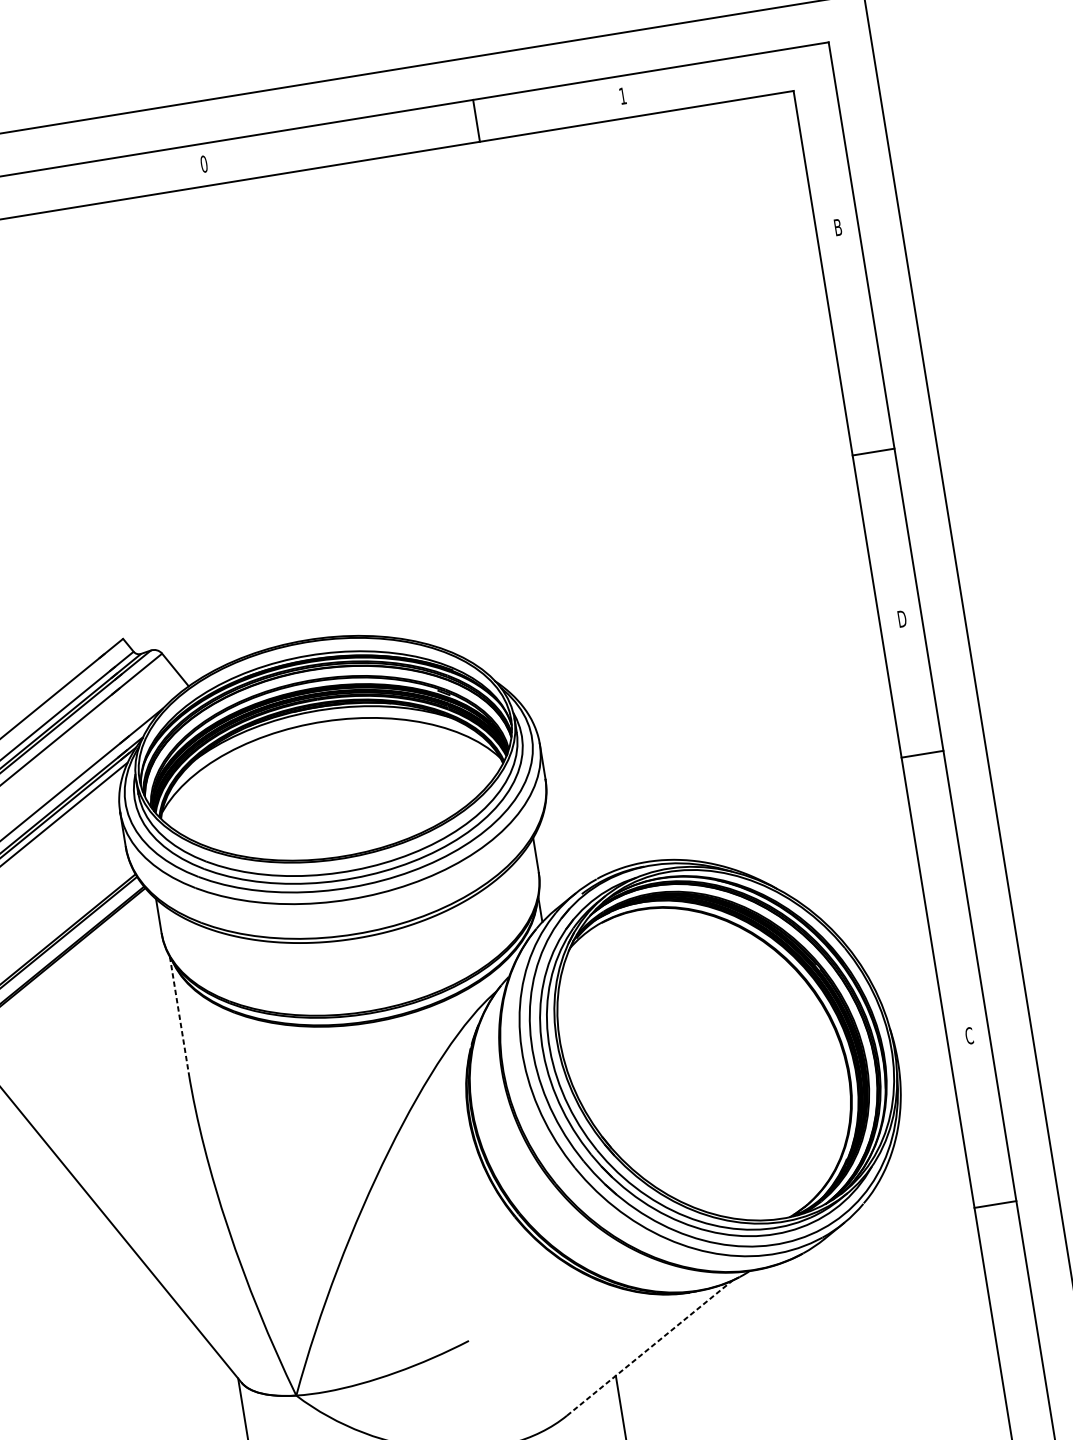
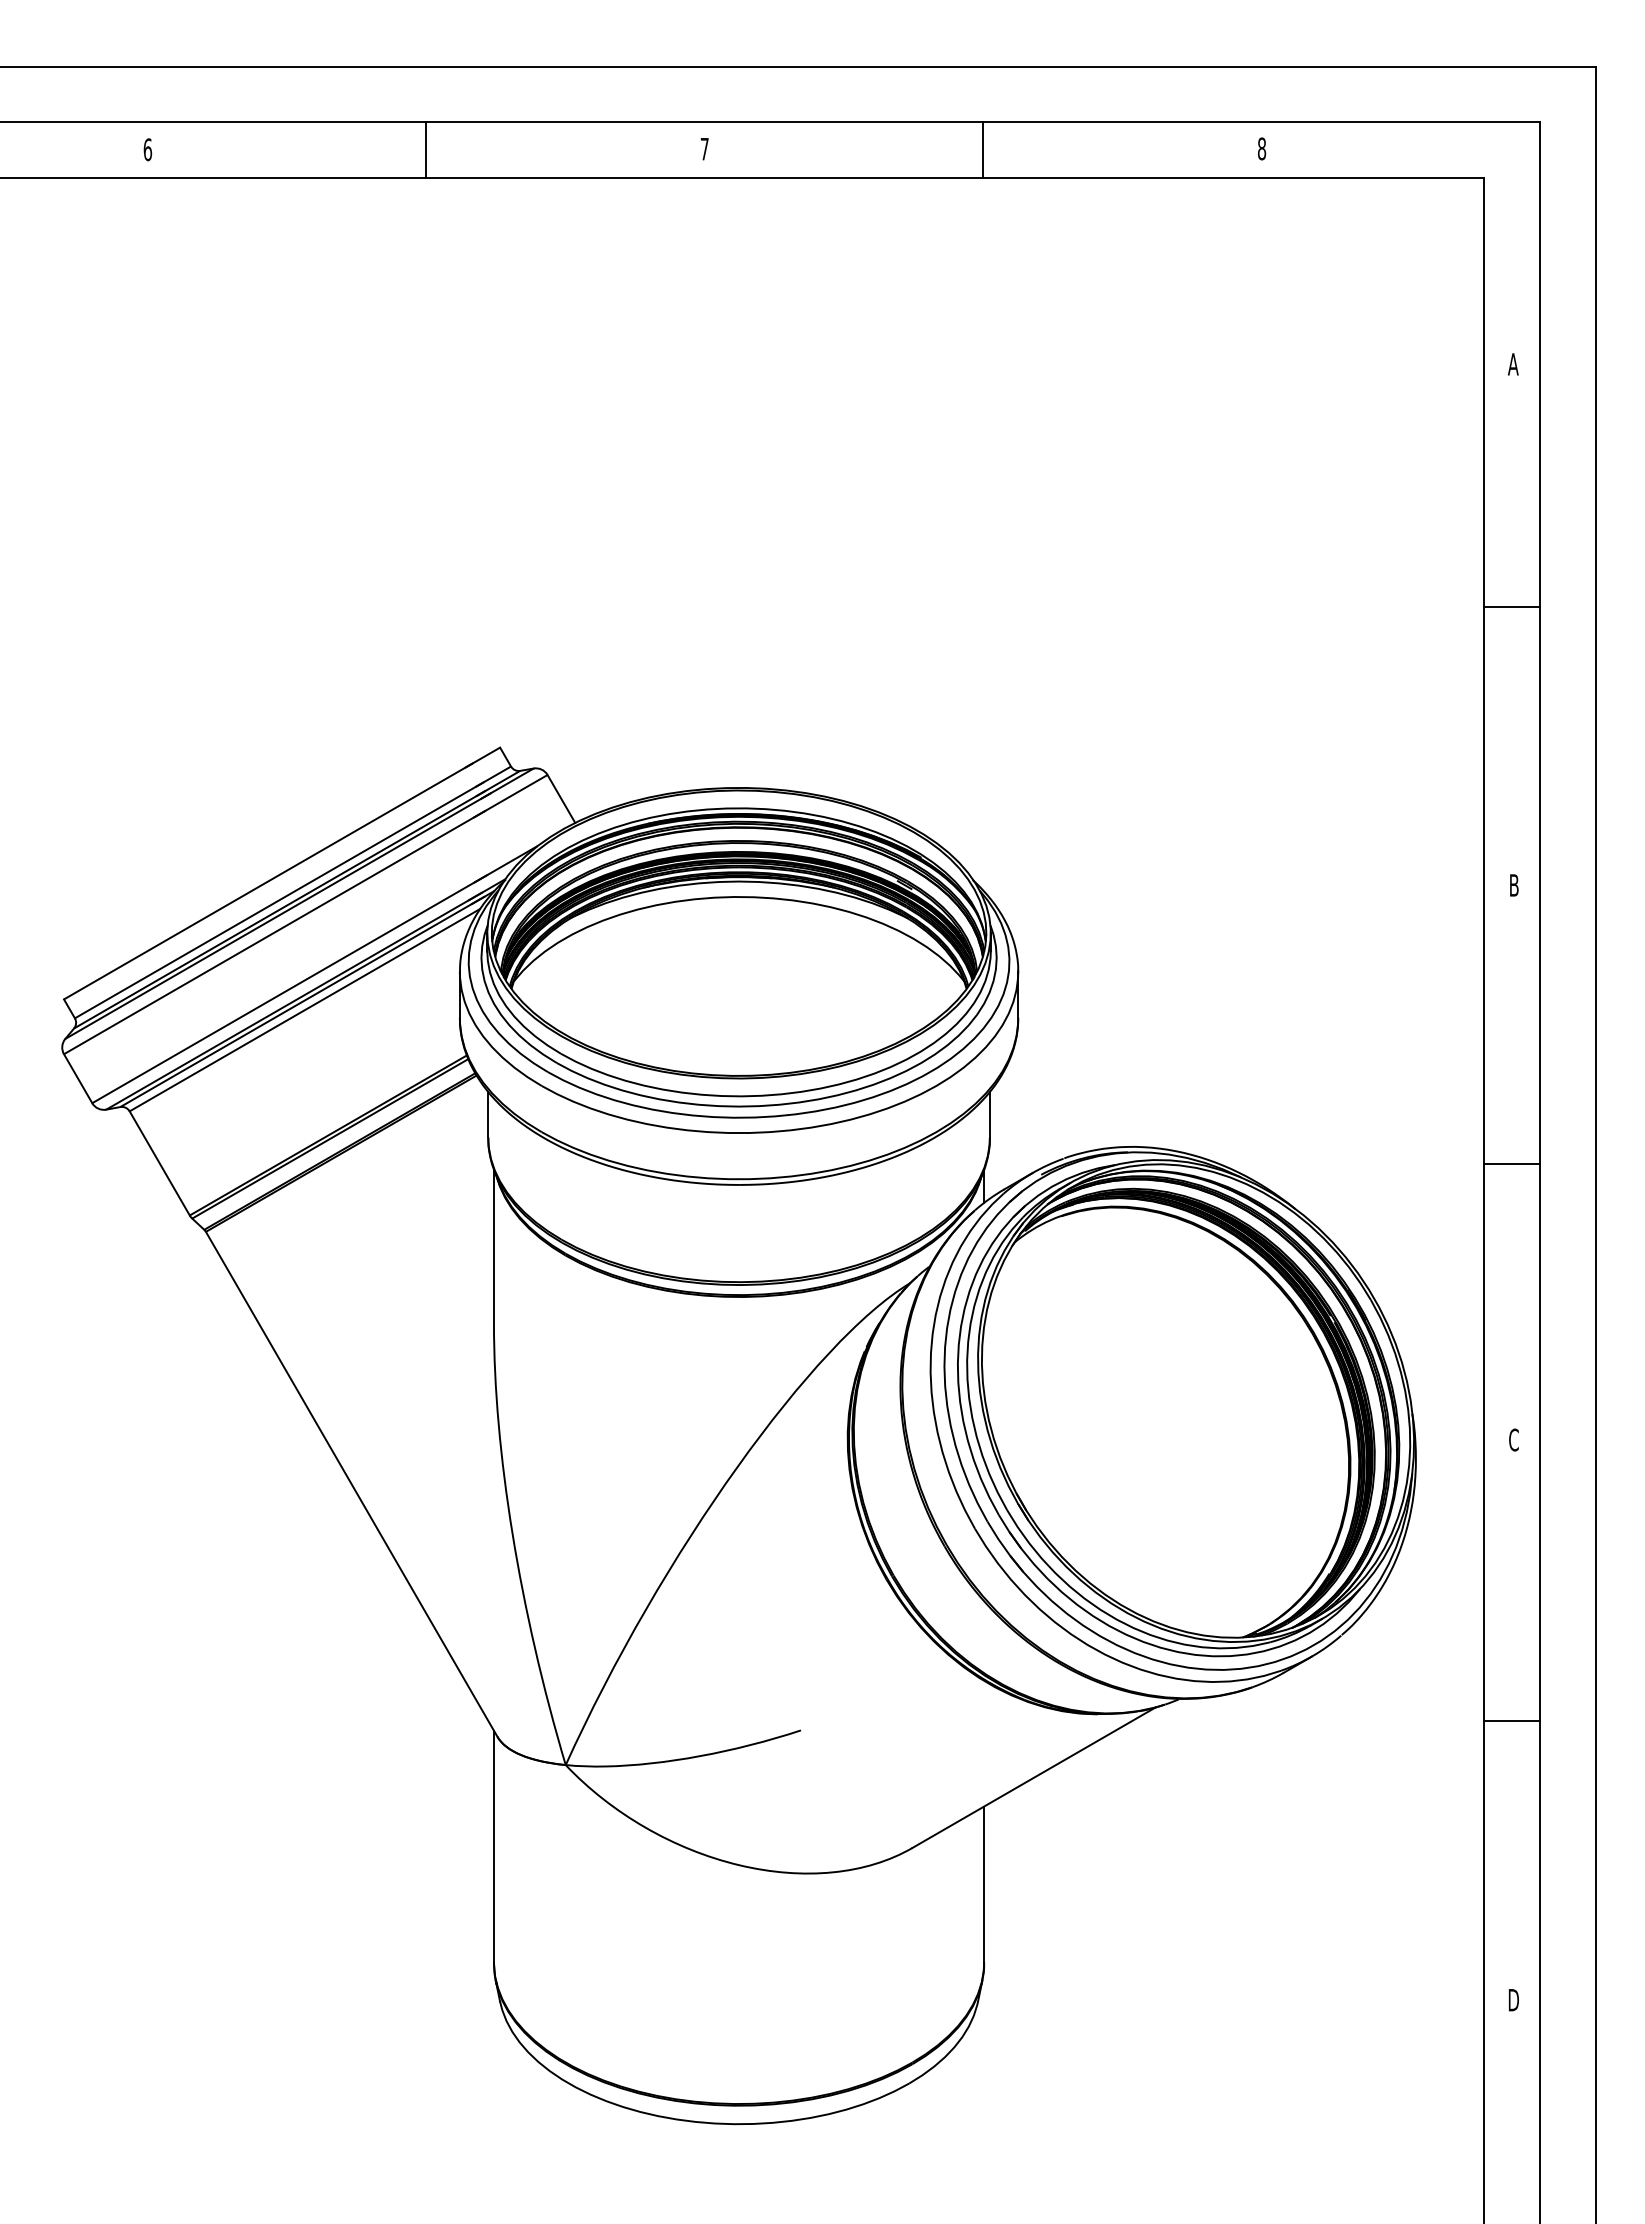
text: (622, 95) -> (1261, 148), 1 -> 8
line: (476, 120) -> (983, 150), moved
text: (203, 163) -> (704, 148), 0 -> 7
text: (838, 227) -> (1513, 364), B -> A
line: (873, 452) -> (1512, 607), moved
text: (902, 619) -> (1514, 885), D -> B
line: (922, 754) -> (1512, 1164), moved
line: (178, 1014) -> (493, 1246), dashed -> solid
line: (995, 1204) -> (1512, 1721), moved
line: (650, 1347) -> (1034, 1777), dashed -> solid

